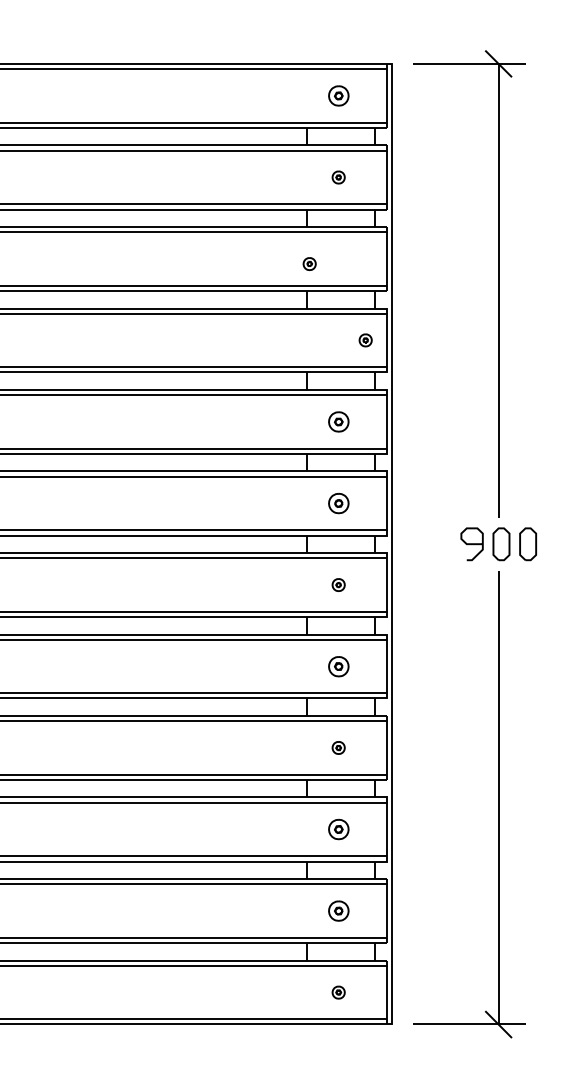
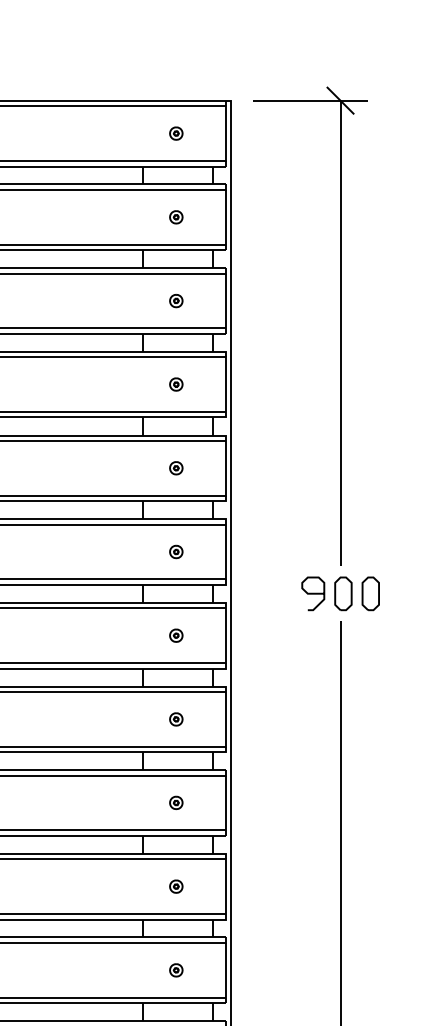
part: (338, 95) -> (176, 133), size x0.62
part: (309, 263) -> (176, 300), moved
part: (365, 340) -> (176, 384), moved
part: (338, 421) -> (176, 467), size x0.62
part: (338, 503) -> (176, 551), size x0.62
part: (338, 666) -> (176, 719), size x0.62
part: (338, 829) -> (176, 886), size x0.62
part: (338, 910) -> (176, 969), size x0.62

